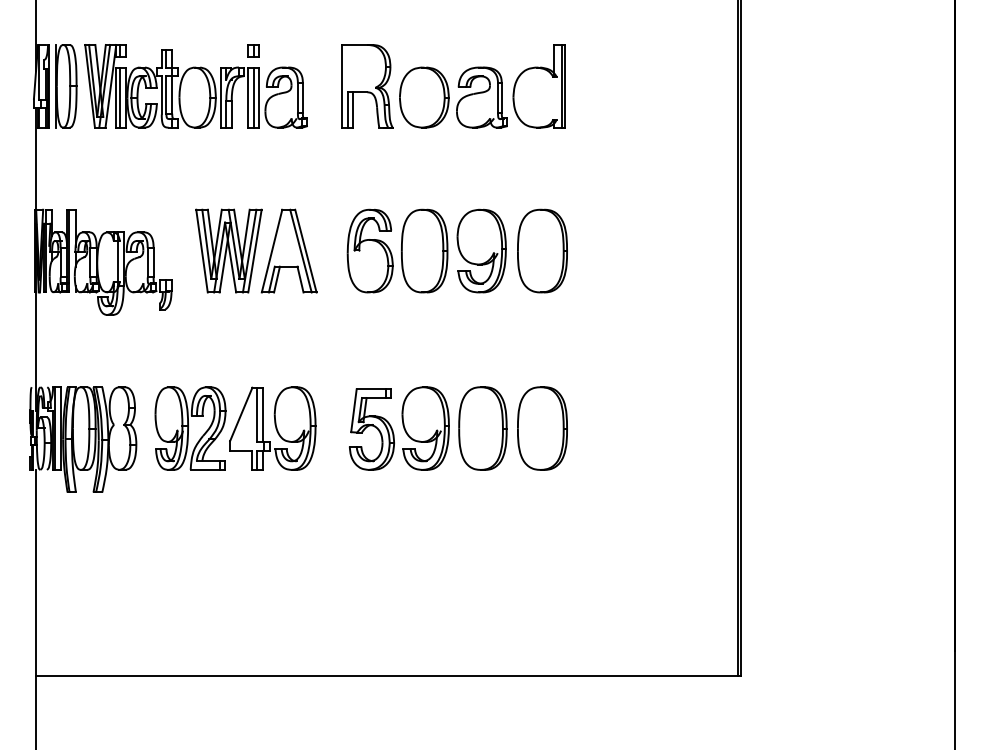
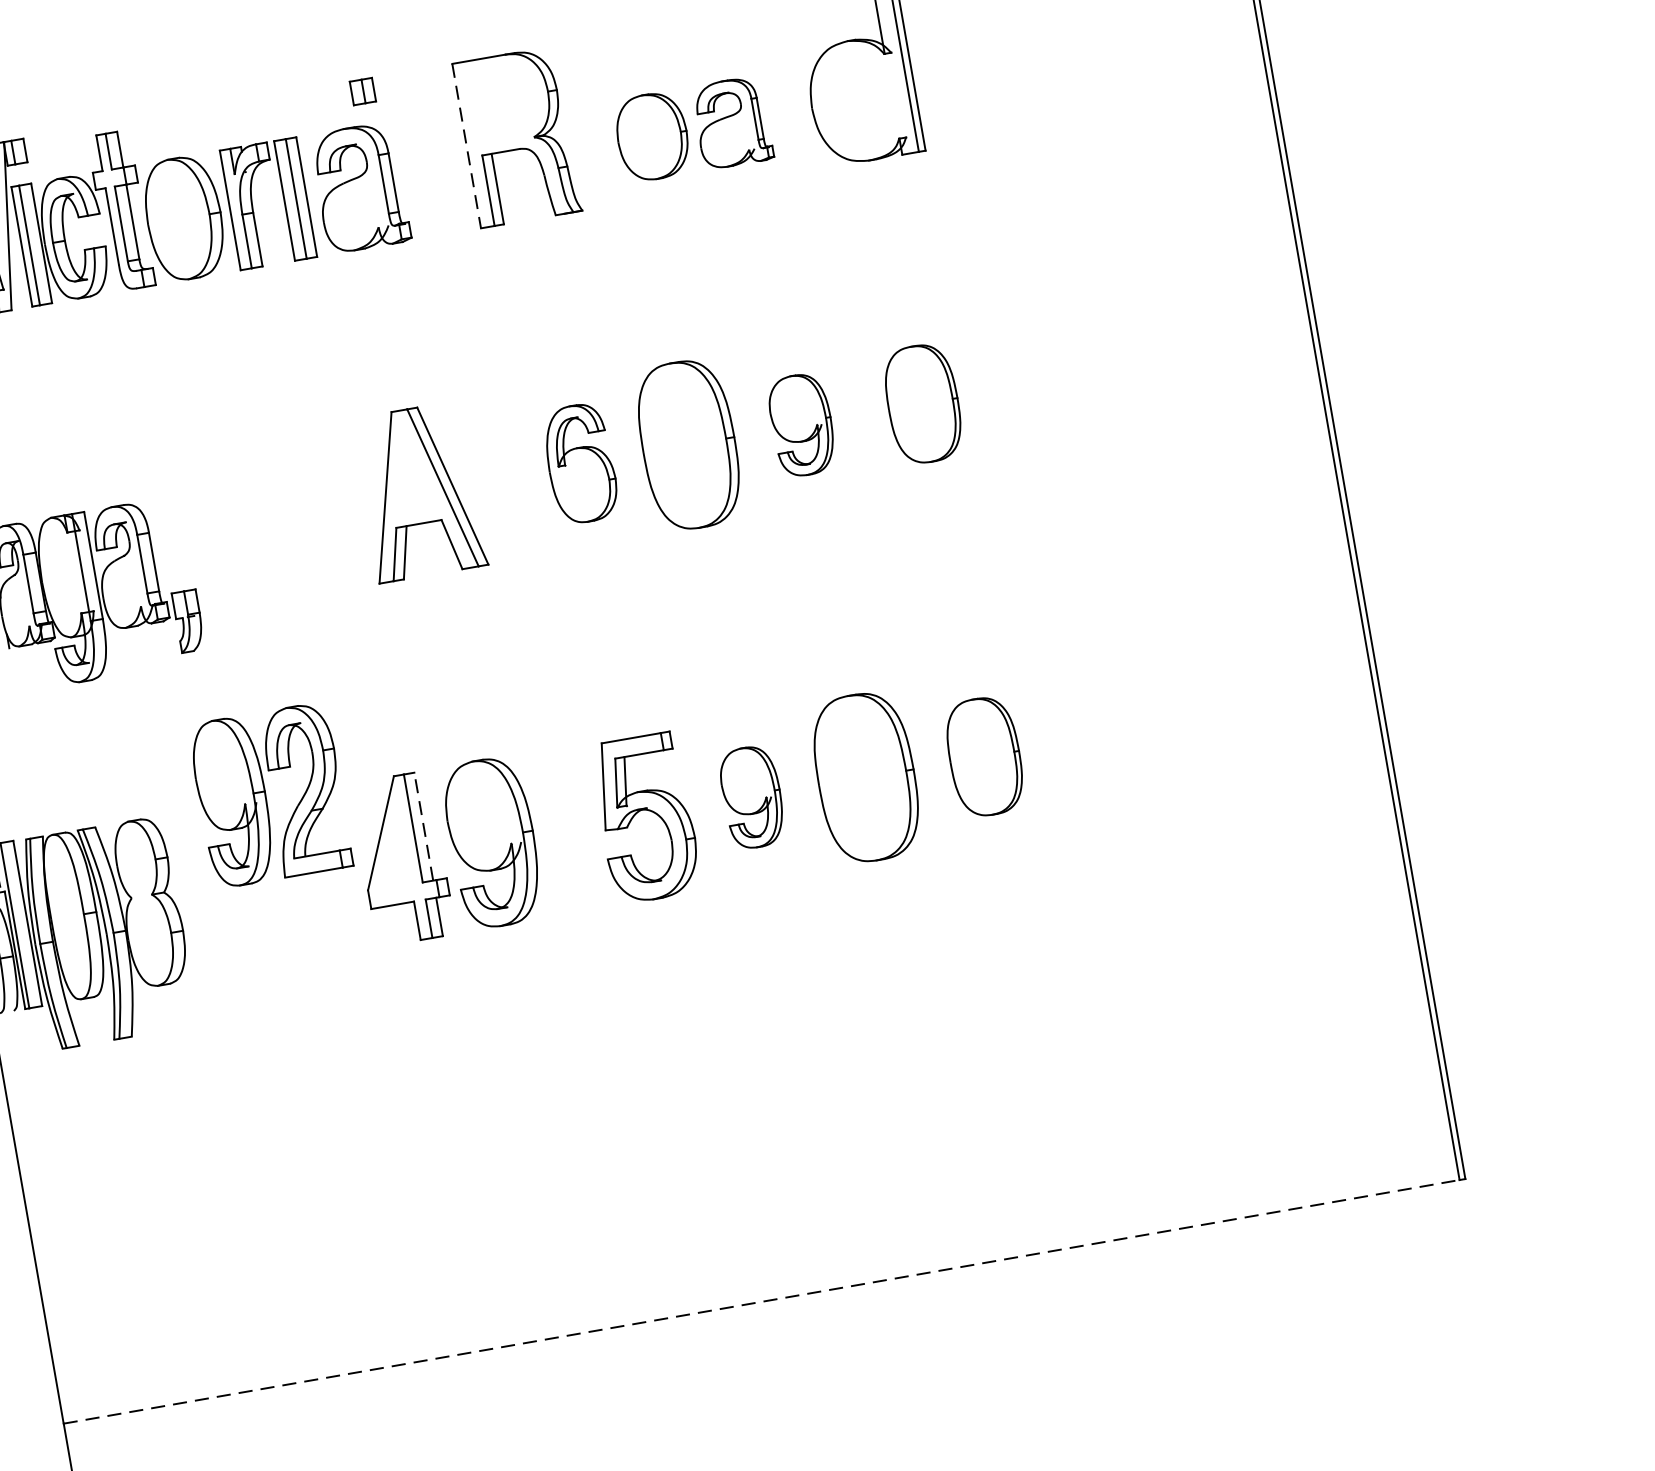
part: (253, 50) -> (362, 90), moved
line: (341, 86) -> (466, 146), solid -> dashed
part: (453, 97) -> (692, 129), size x0.7
part: (228, 250) -> (298, 511), removed
part: (369, 250) -> (579, 462), size x0.7
part: (481, 250) -> (801, 423), size x0.6
part: (542, 250) -> (922, 402), size x0.7
line: (262, 414) -> (423, 826), solid -> dashed
part: (190, 428) -> (270, 795), moved
part: (425, 428) -> (752, 797), size x0.6
part: (542, 428) -> (984, 756), size x0.7
line: (387, 675) -> (762, 1301), solid -> dashed

